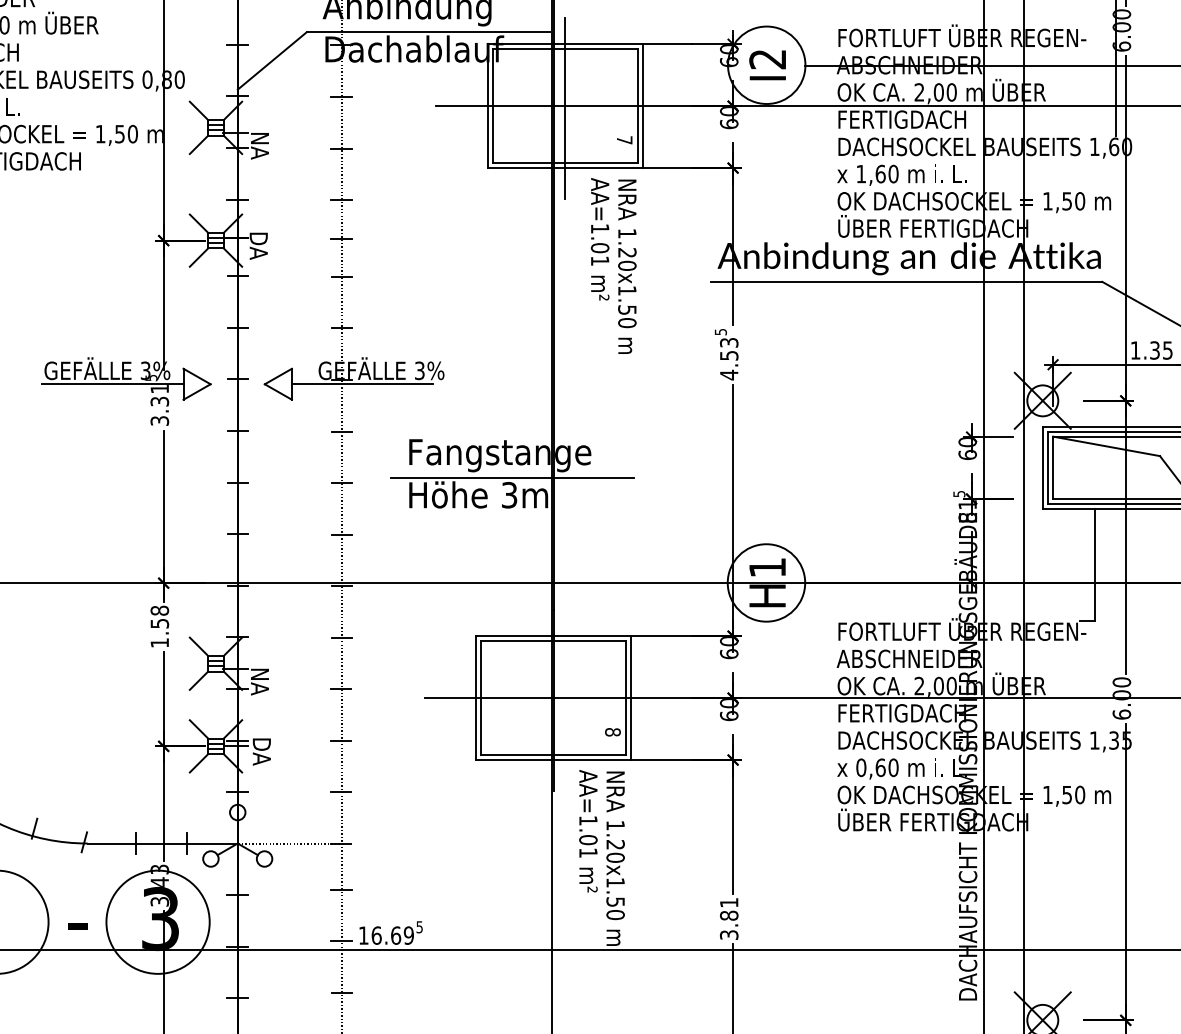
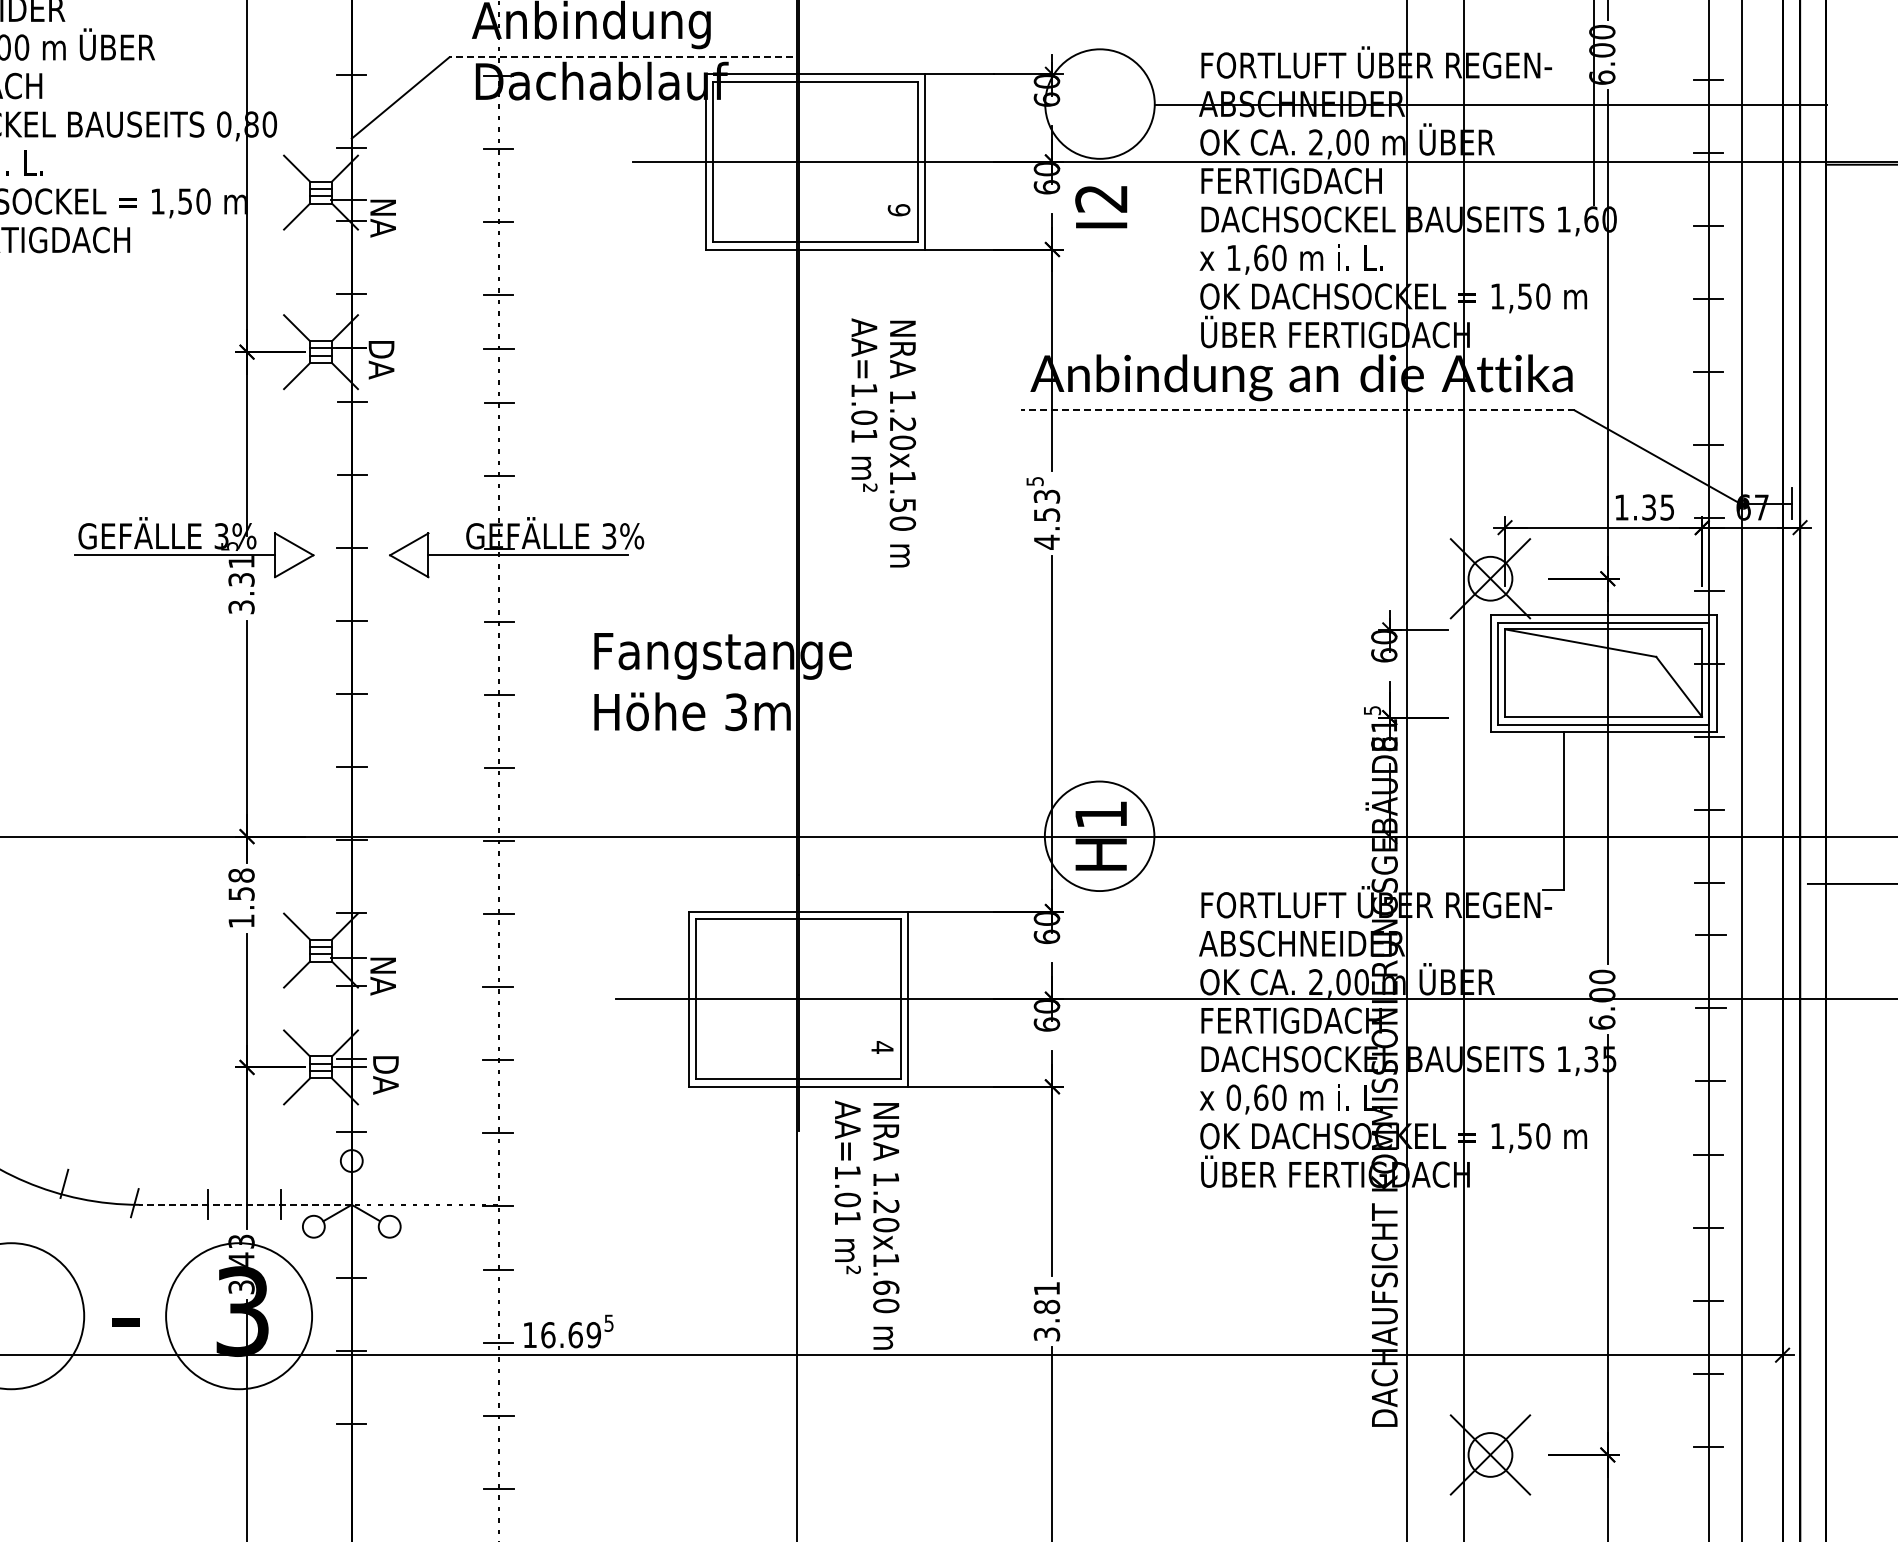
line: (428, 32) -> (621, 57), solid -> dashed
text: (767, 65) -> (1101, 207), moved
line: (565, 108) -> (815, 165), removed
text: (624, 140) -> (898, 210), 7 -> 9
text: (613, 265) -> (883, 442), moved
line: (906, 281) -> (1297, 410), solid -> dashed
line: (511, 478) -> (739, 688), removed
text: (612, 732) -> (882, 1047), 8 -> 4
line: (162, 843) -> (245, 1204), solid -> dashed
text: (615, 901) -> (886, 1287), 1.20x1.50 -> 1.20x1.60

